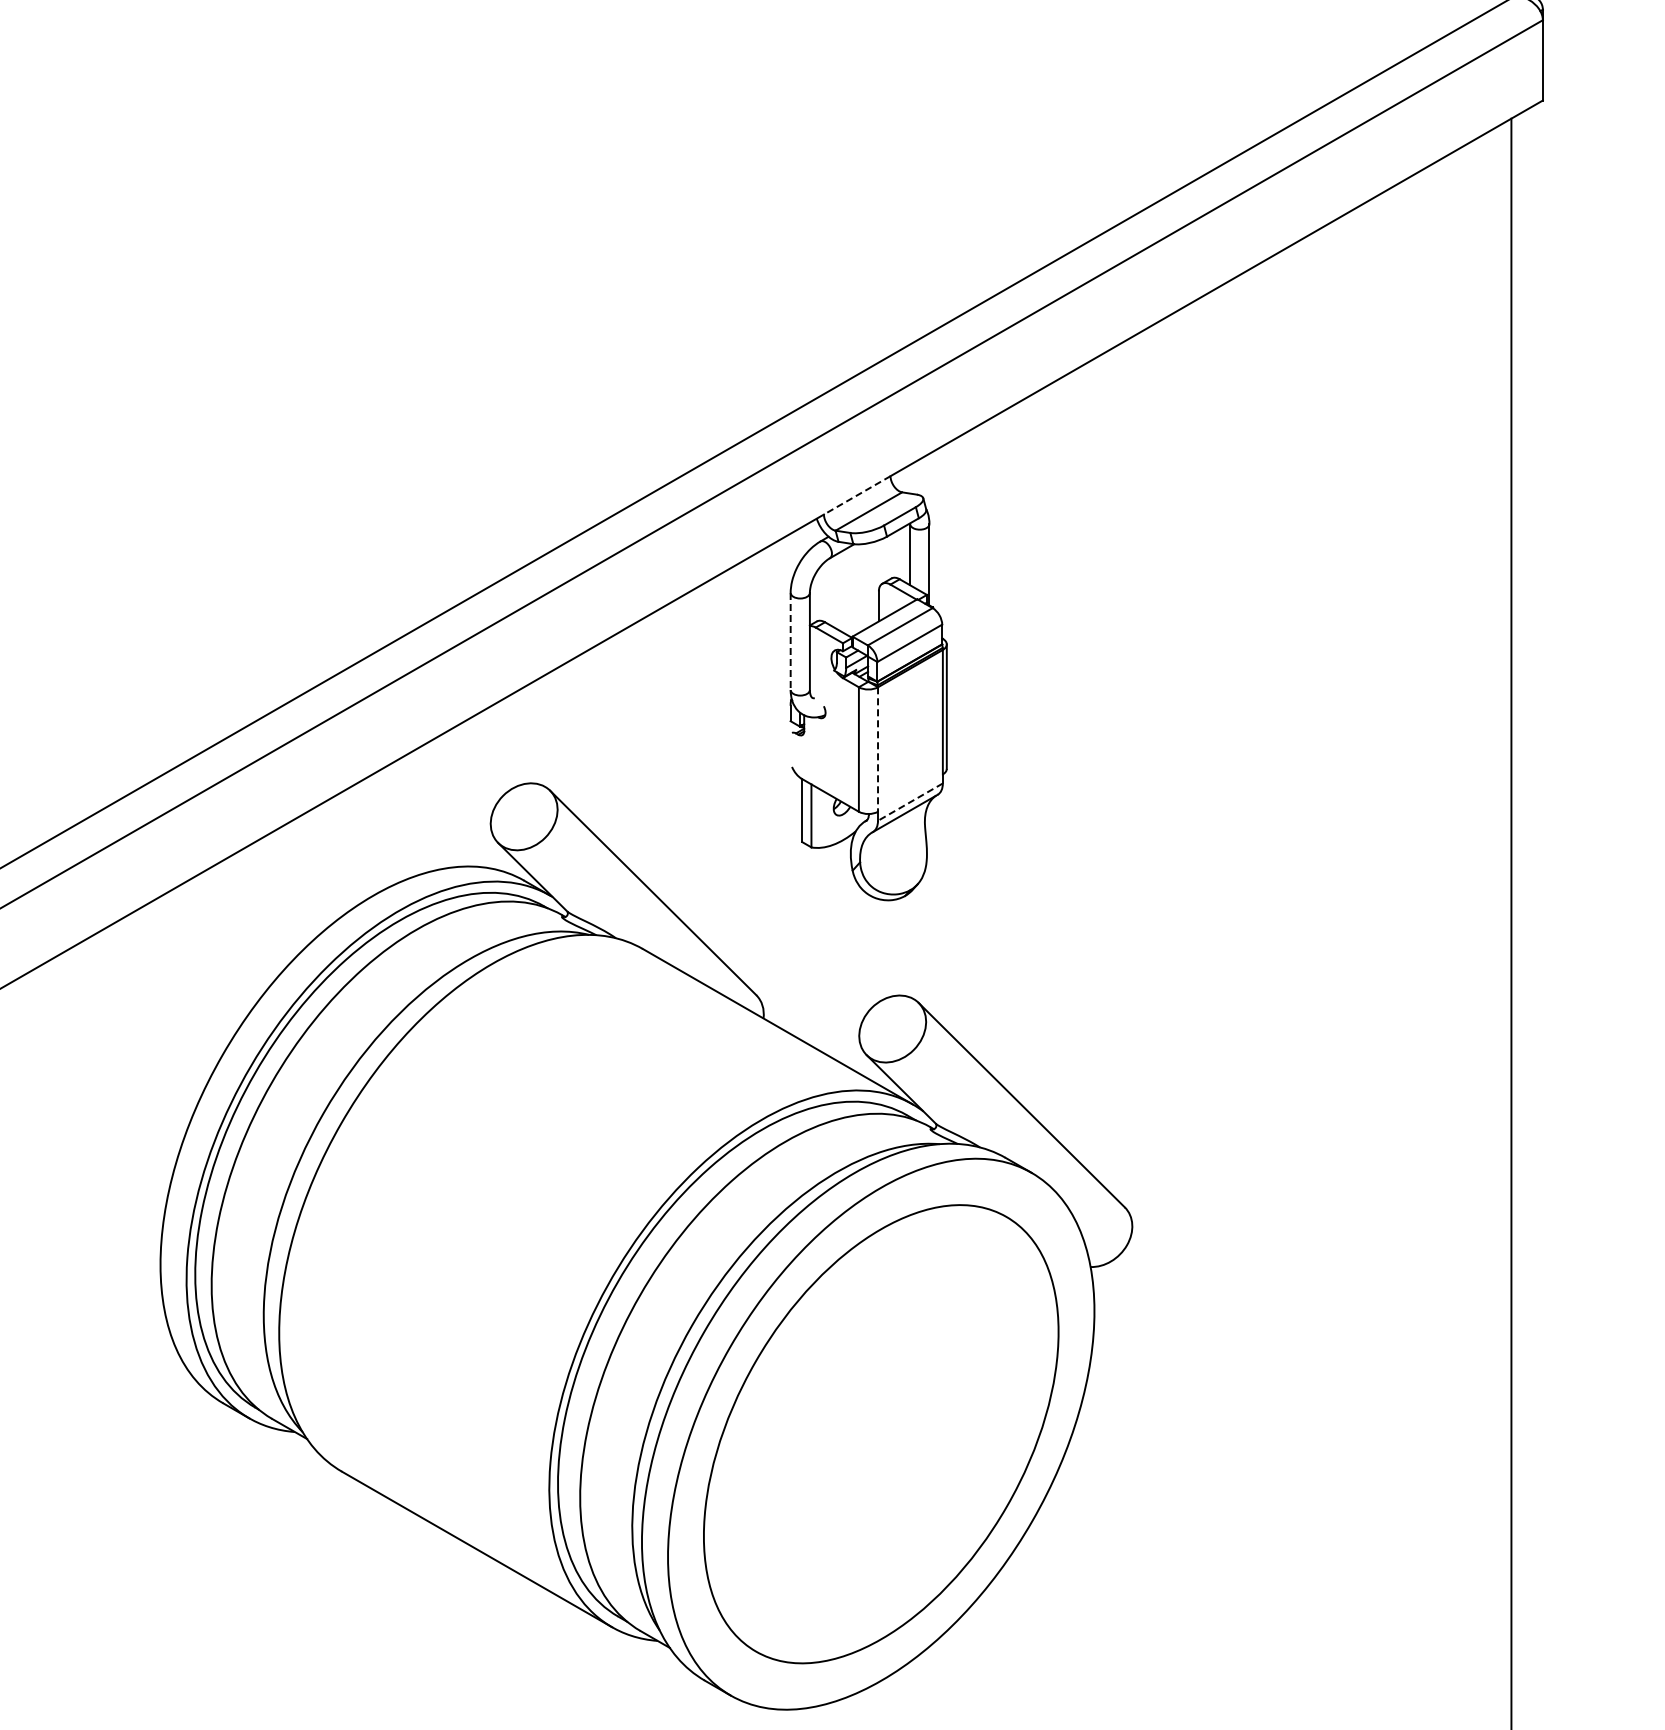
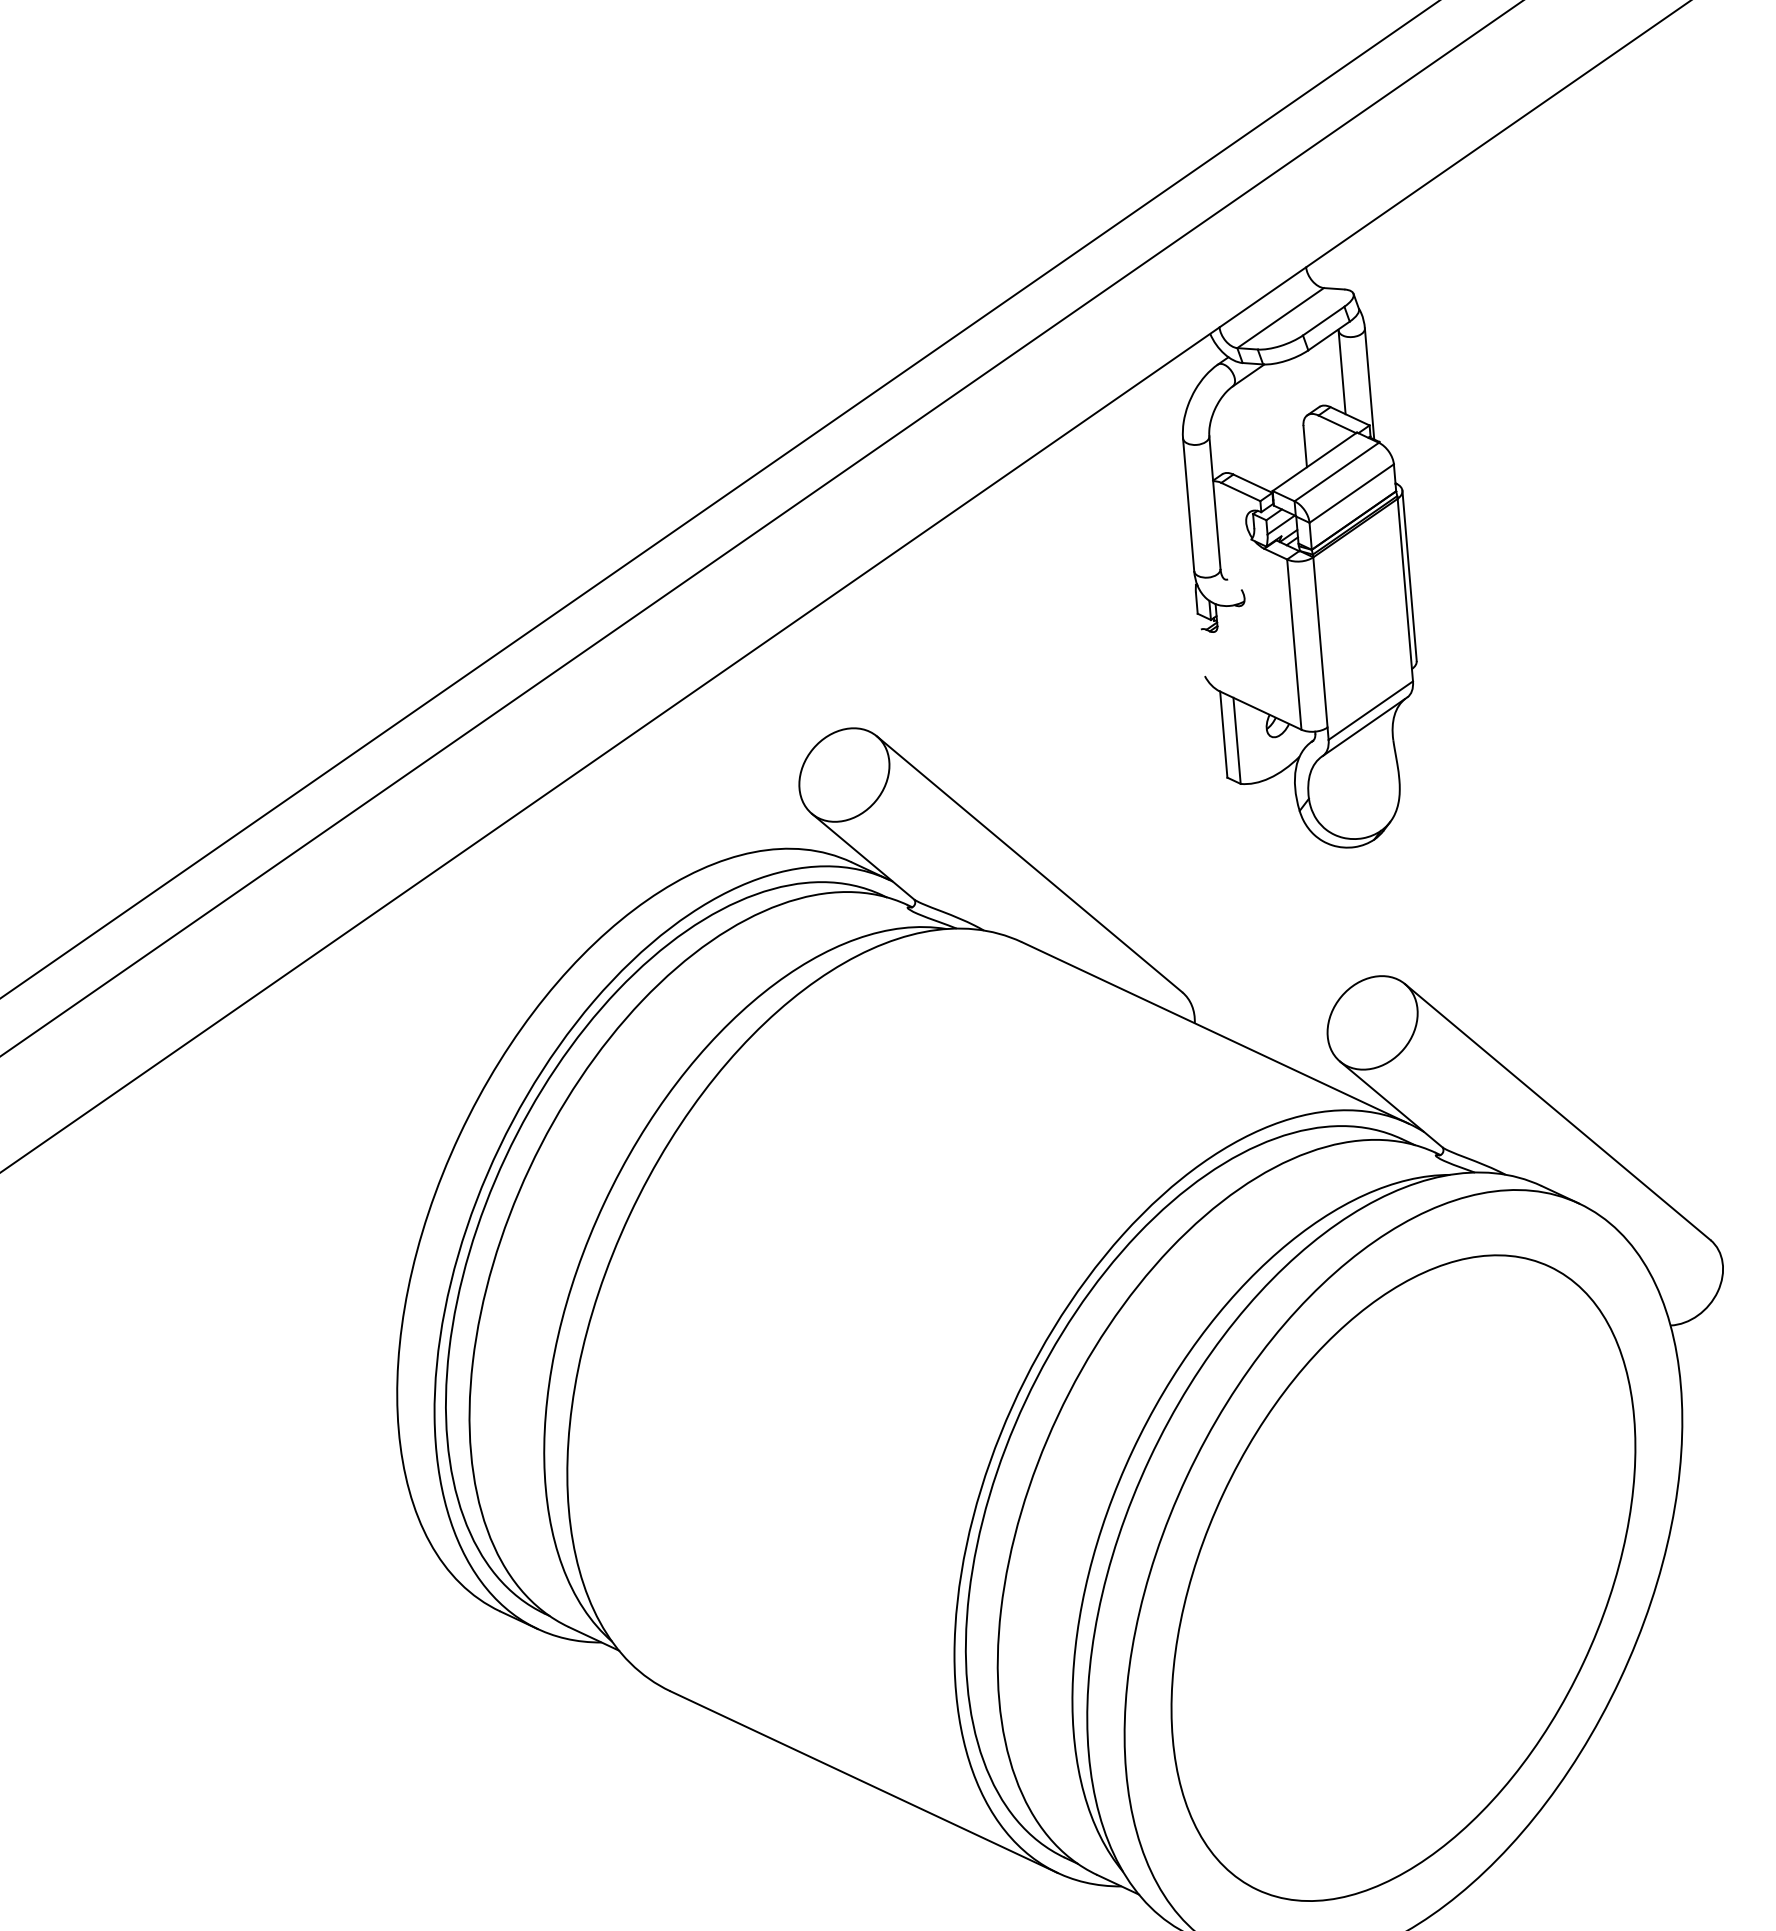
line: (856, 495) -> (1261, 297), dashed -> solid
line: (790, 641) -> (1188, 504), dashed -> solid
line: (878, 750) -> (1321, 643), dashed -> solid
line: (910, 802) -> (1370, 711), dashed -> solid

